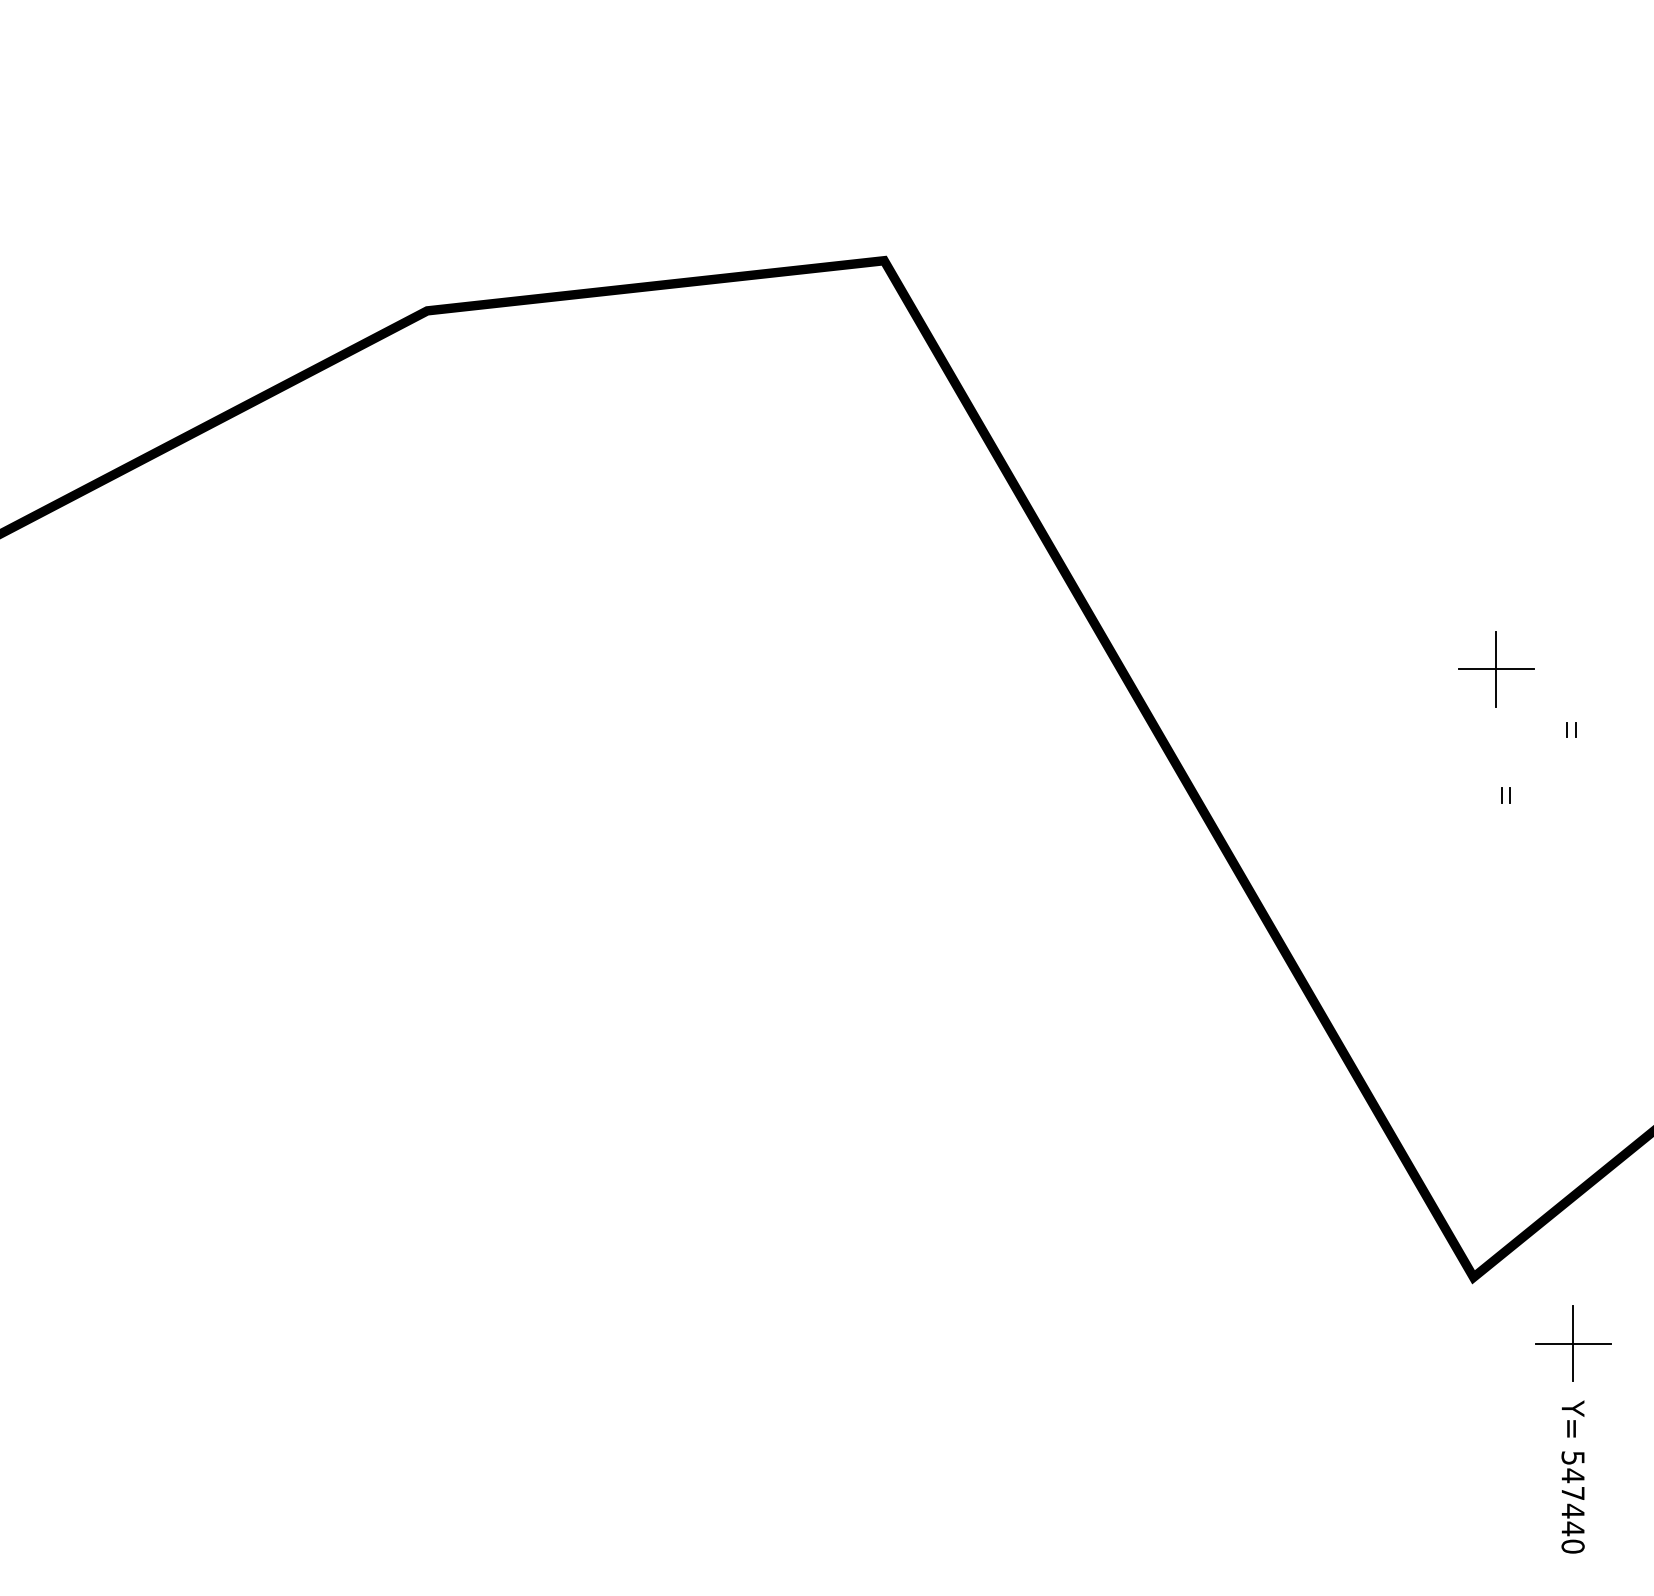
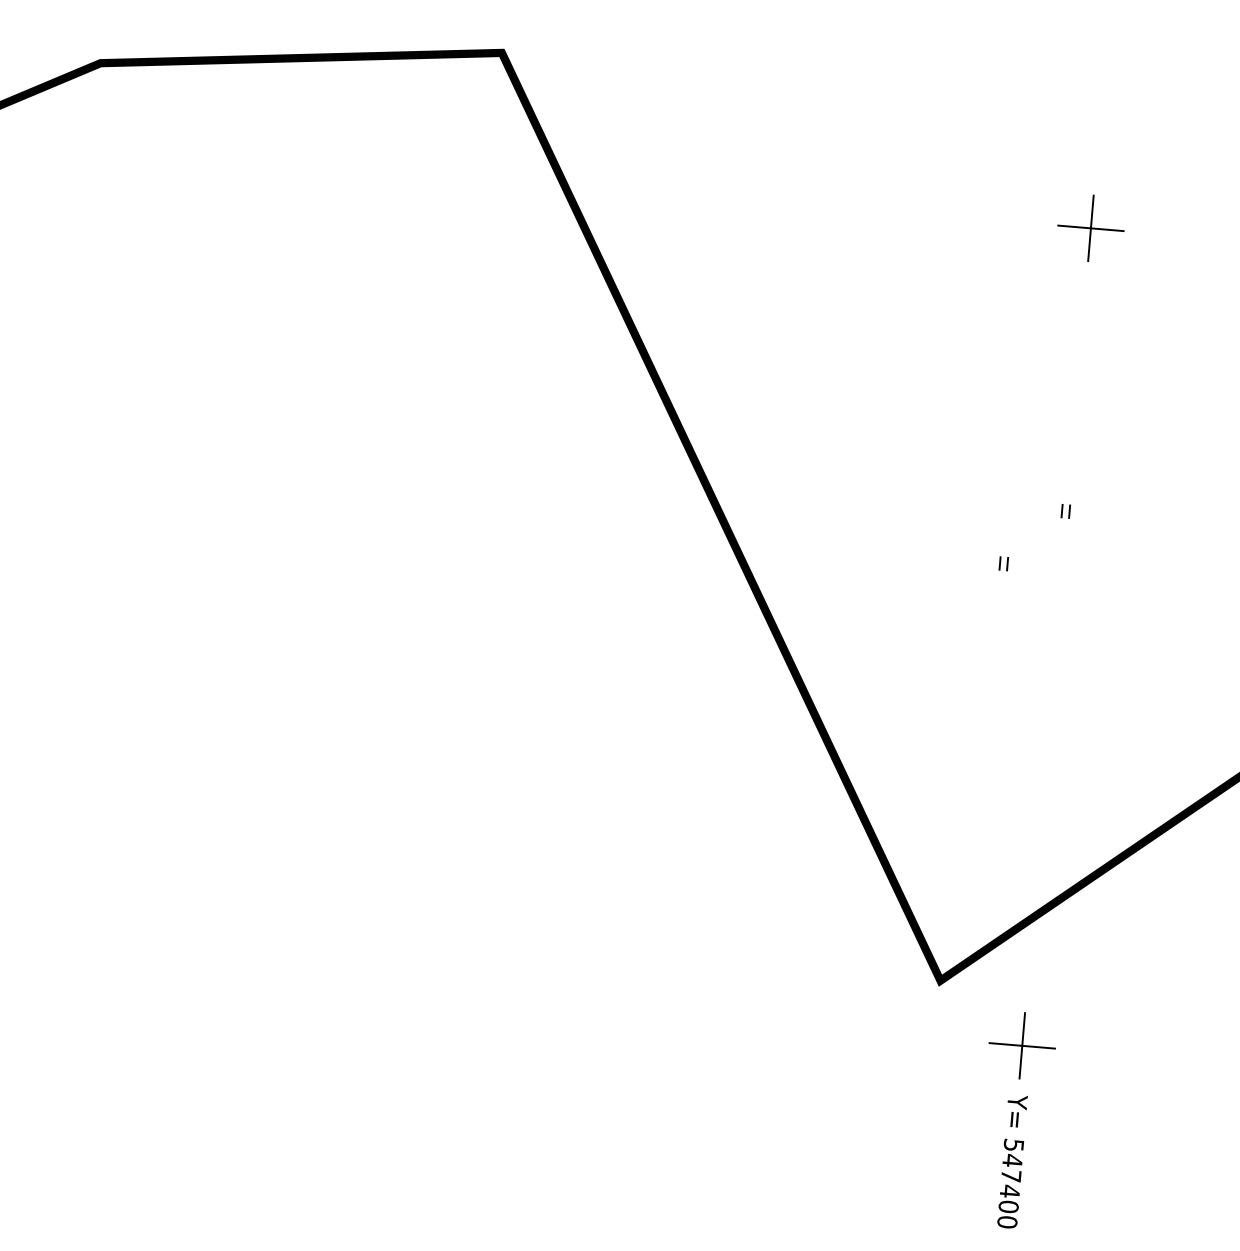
part: (1496, 669) -> (1091, 228), moved
text: (1572, 1528) -> (1008, 1206), 547440 -> 547400

